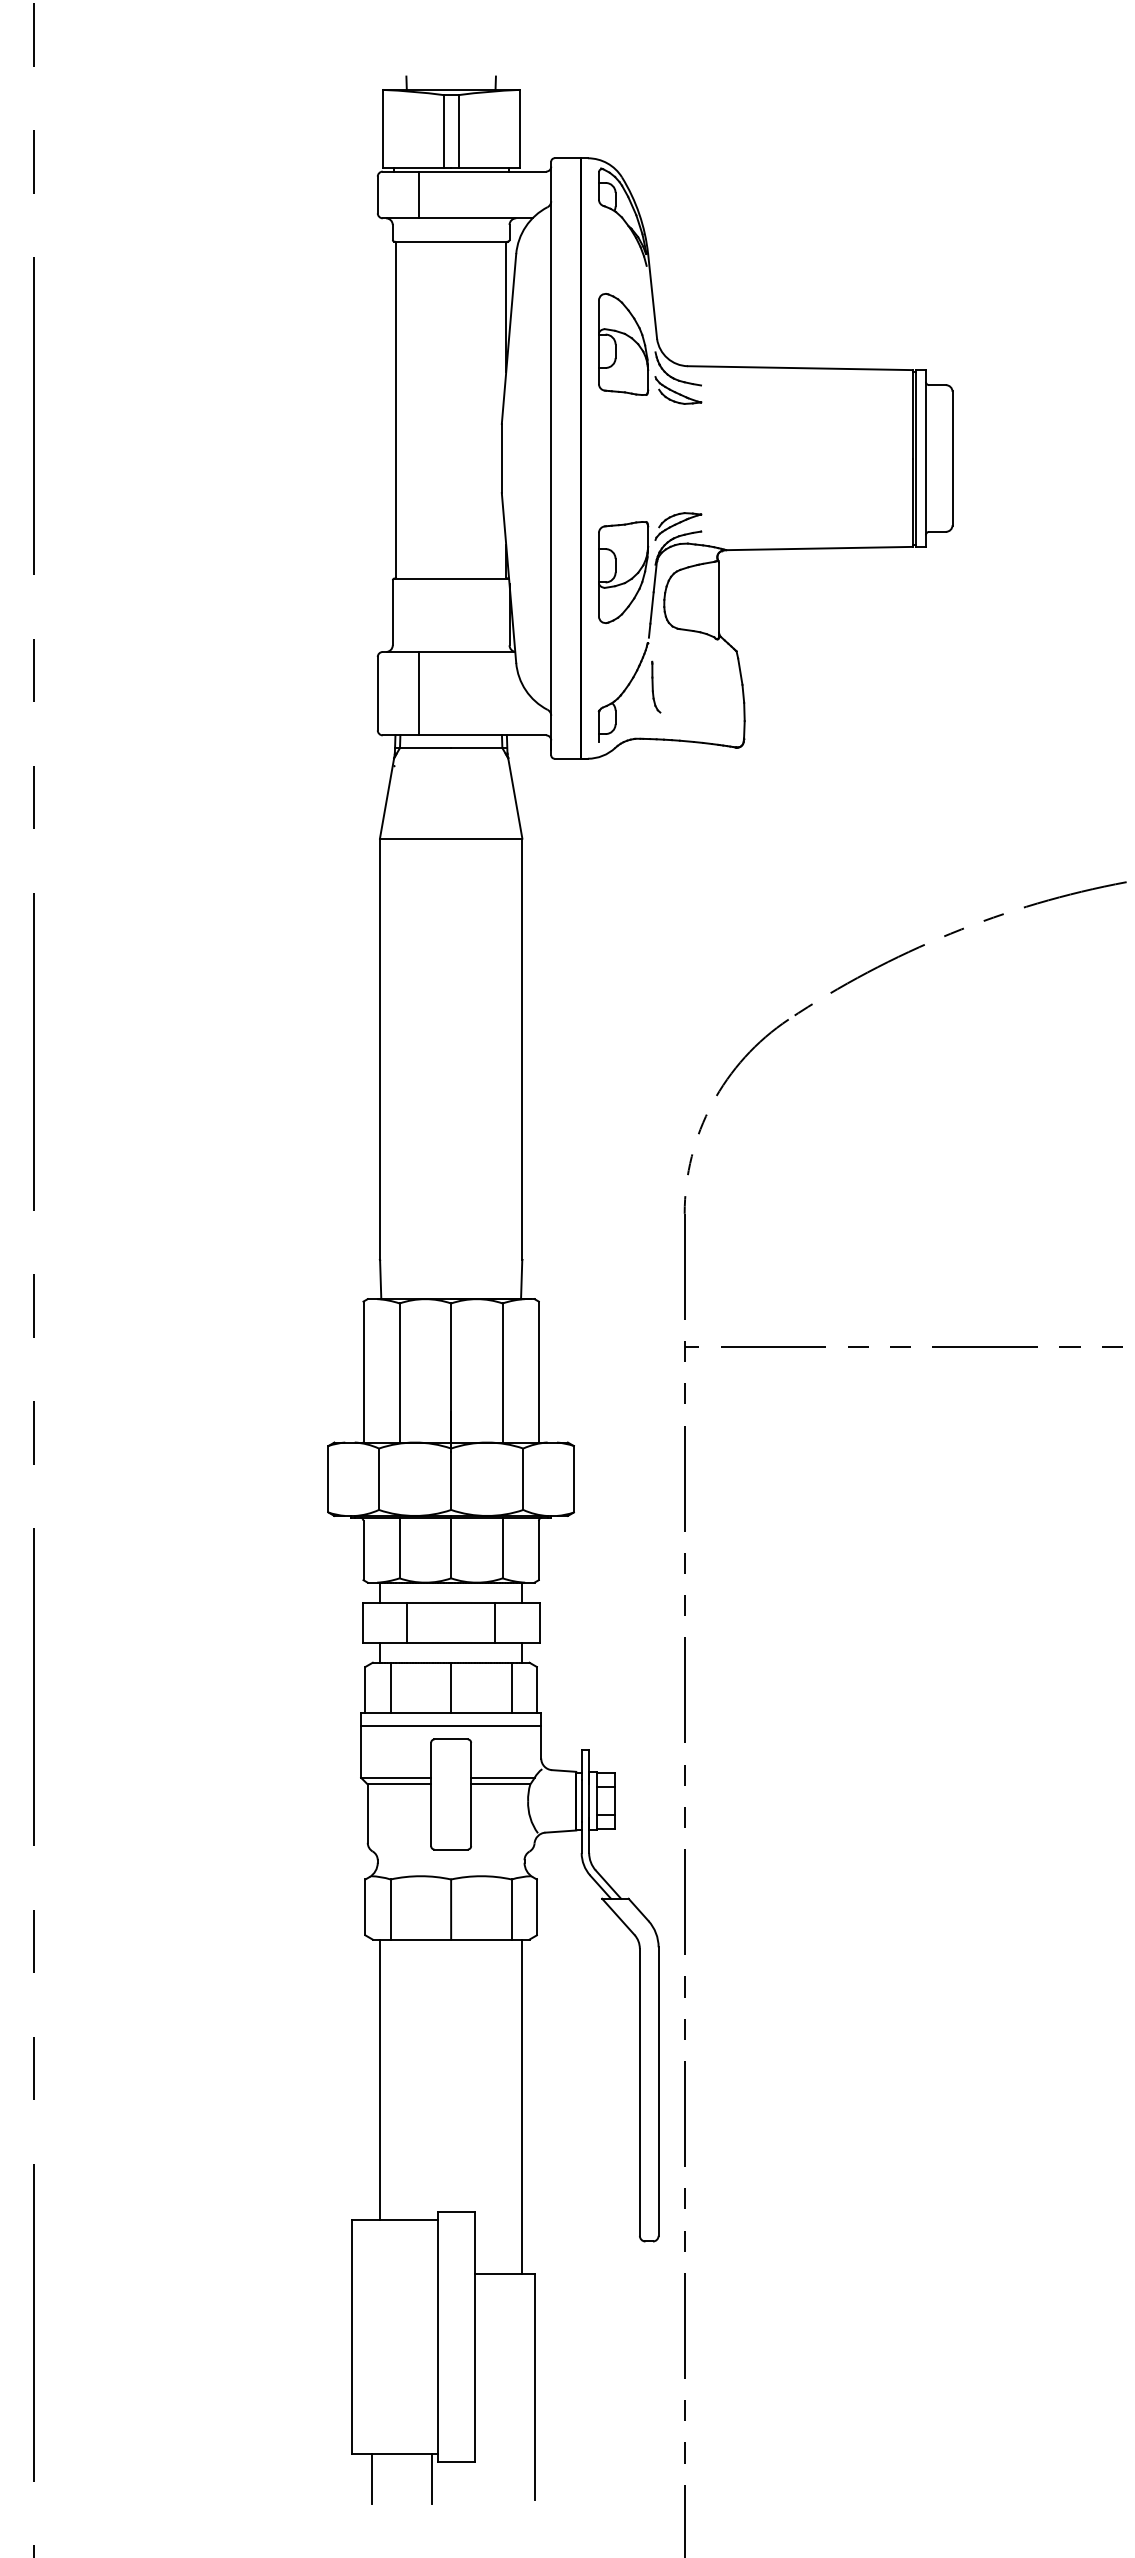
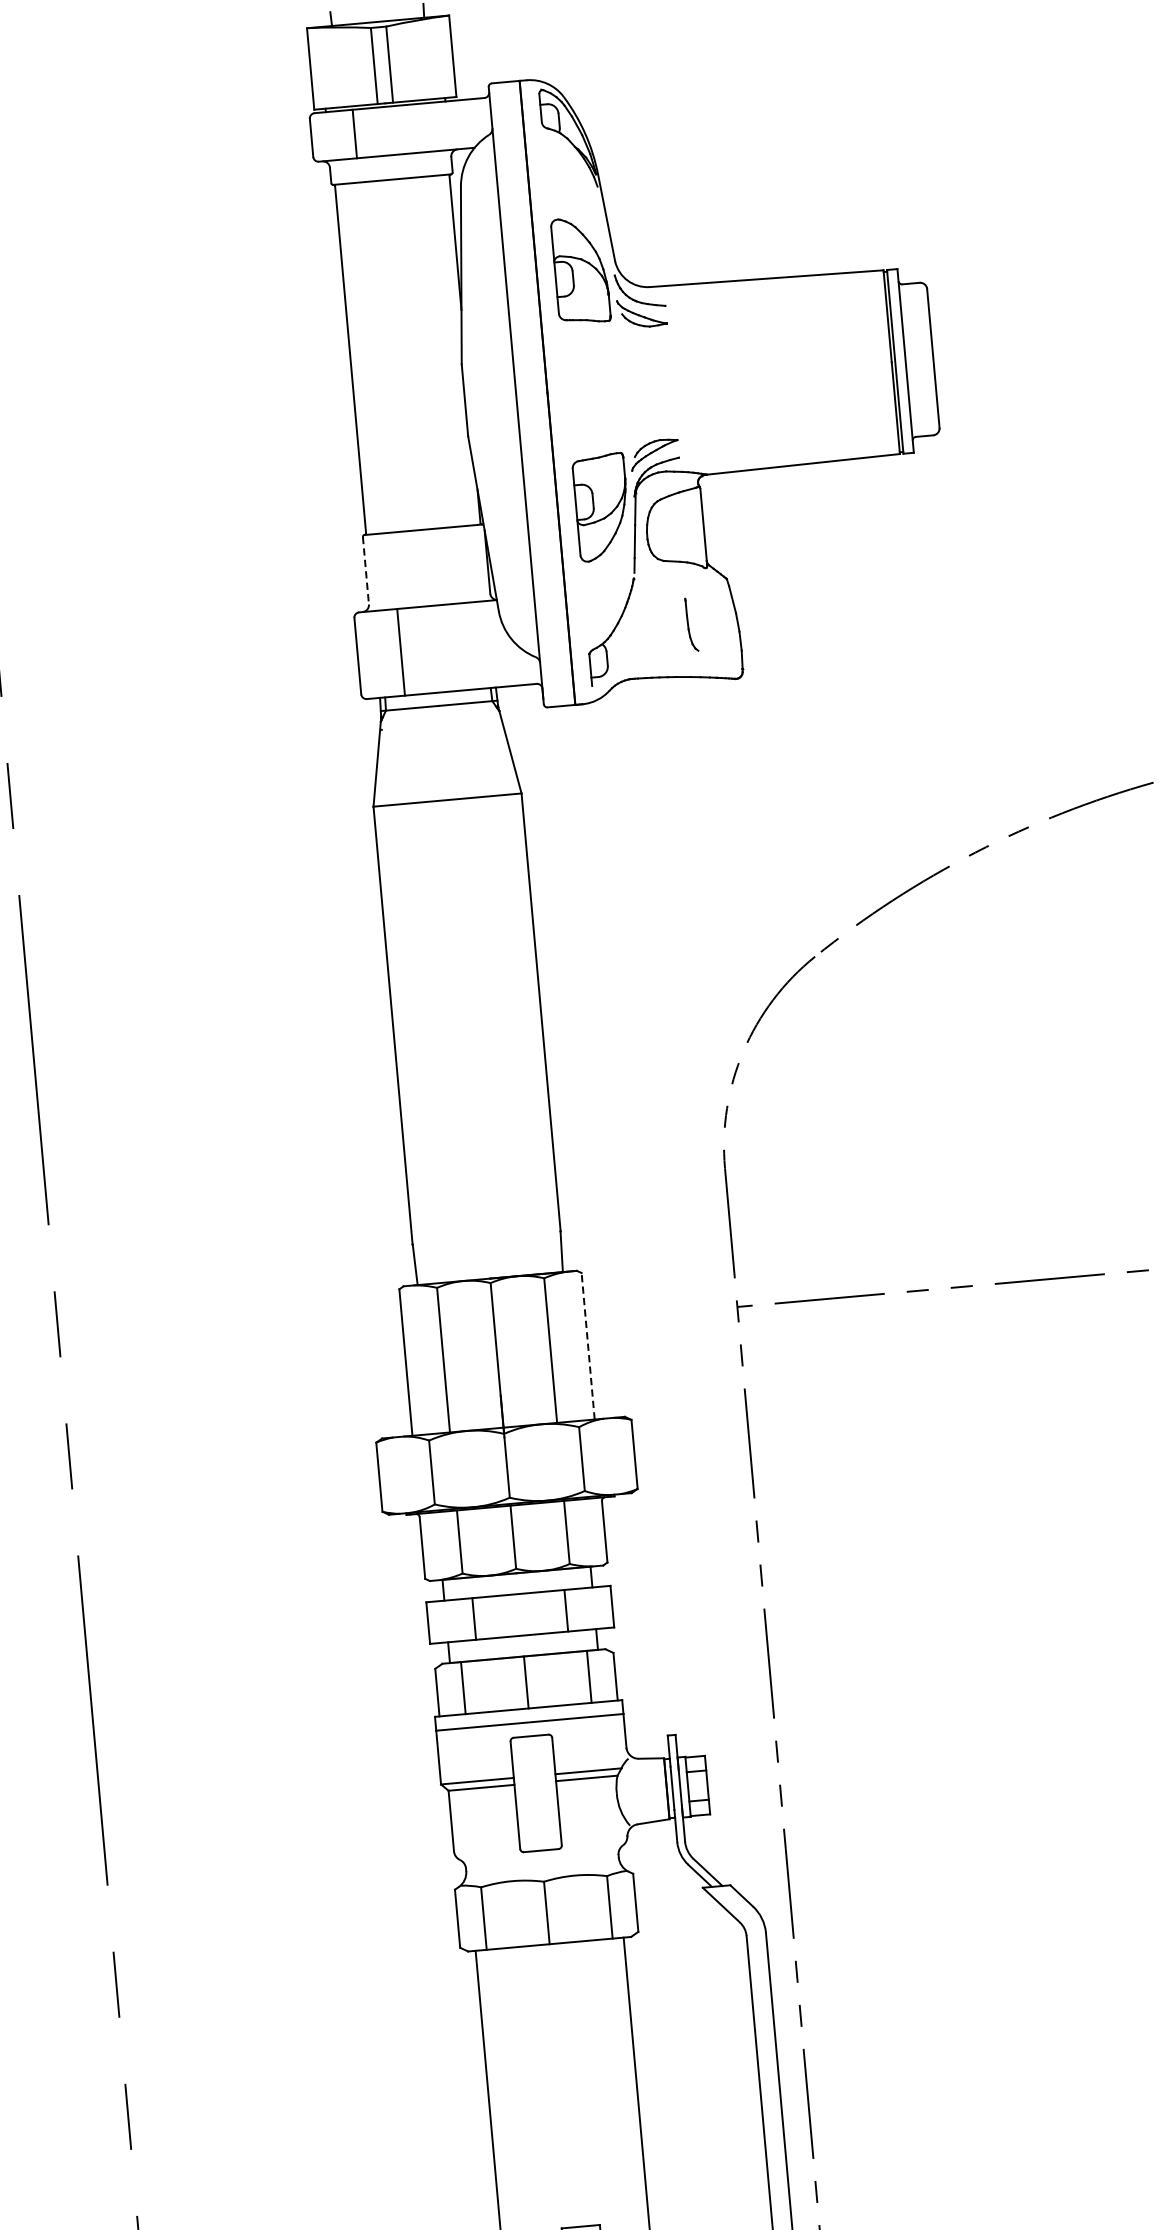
line: (392, 612) -> (365, 570), solid -> dashed
part: (656, 686) -> (691, 624), moved
line: (538, 1371) -> (587, 1345), solid -> dashed

